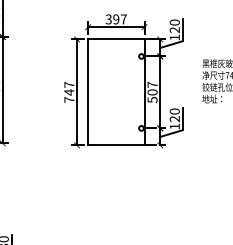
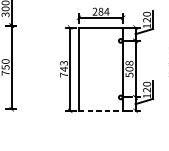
text: (116, 19) -> (101, 11), 397 -> 284
text: (69, 84) -> (64, 62), 747 -> 743
text: (152, 84) -> (129, 62), 507 -> 508
line: (116, 145) -> (101, 110), solid -> dashed

